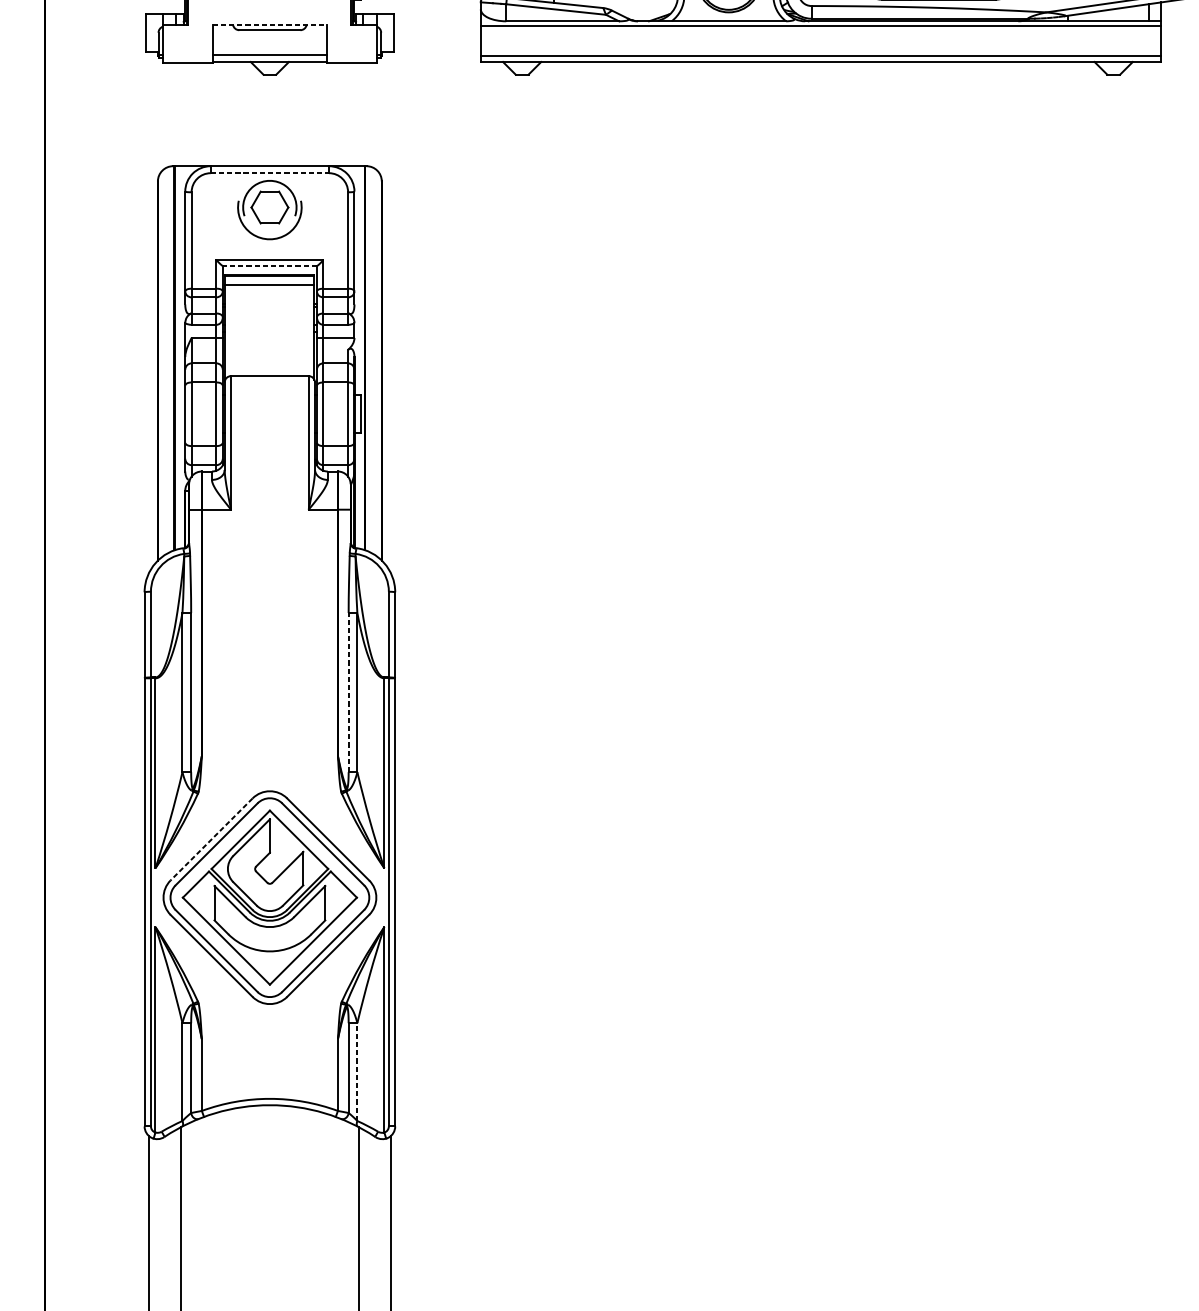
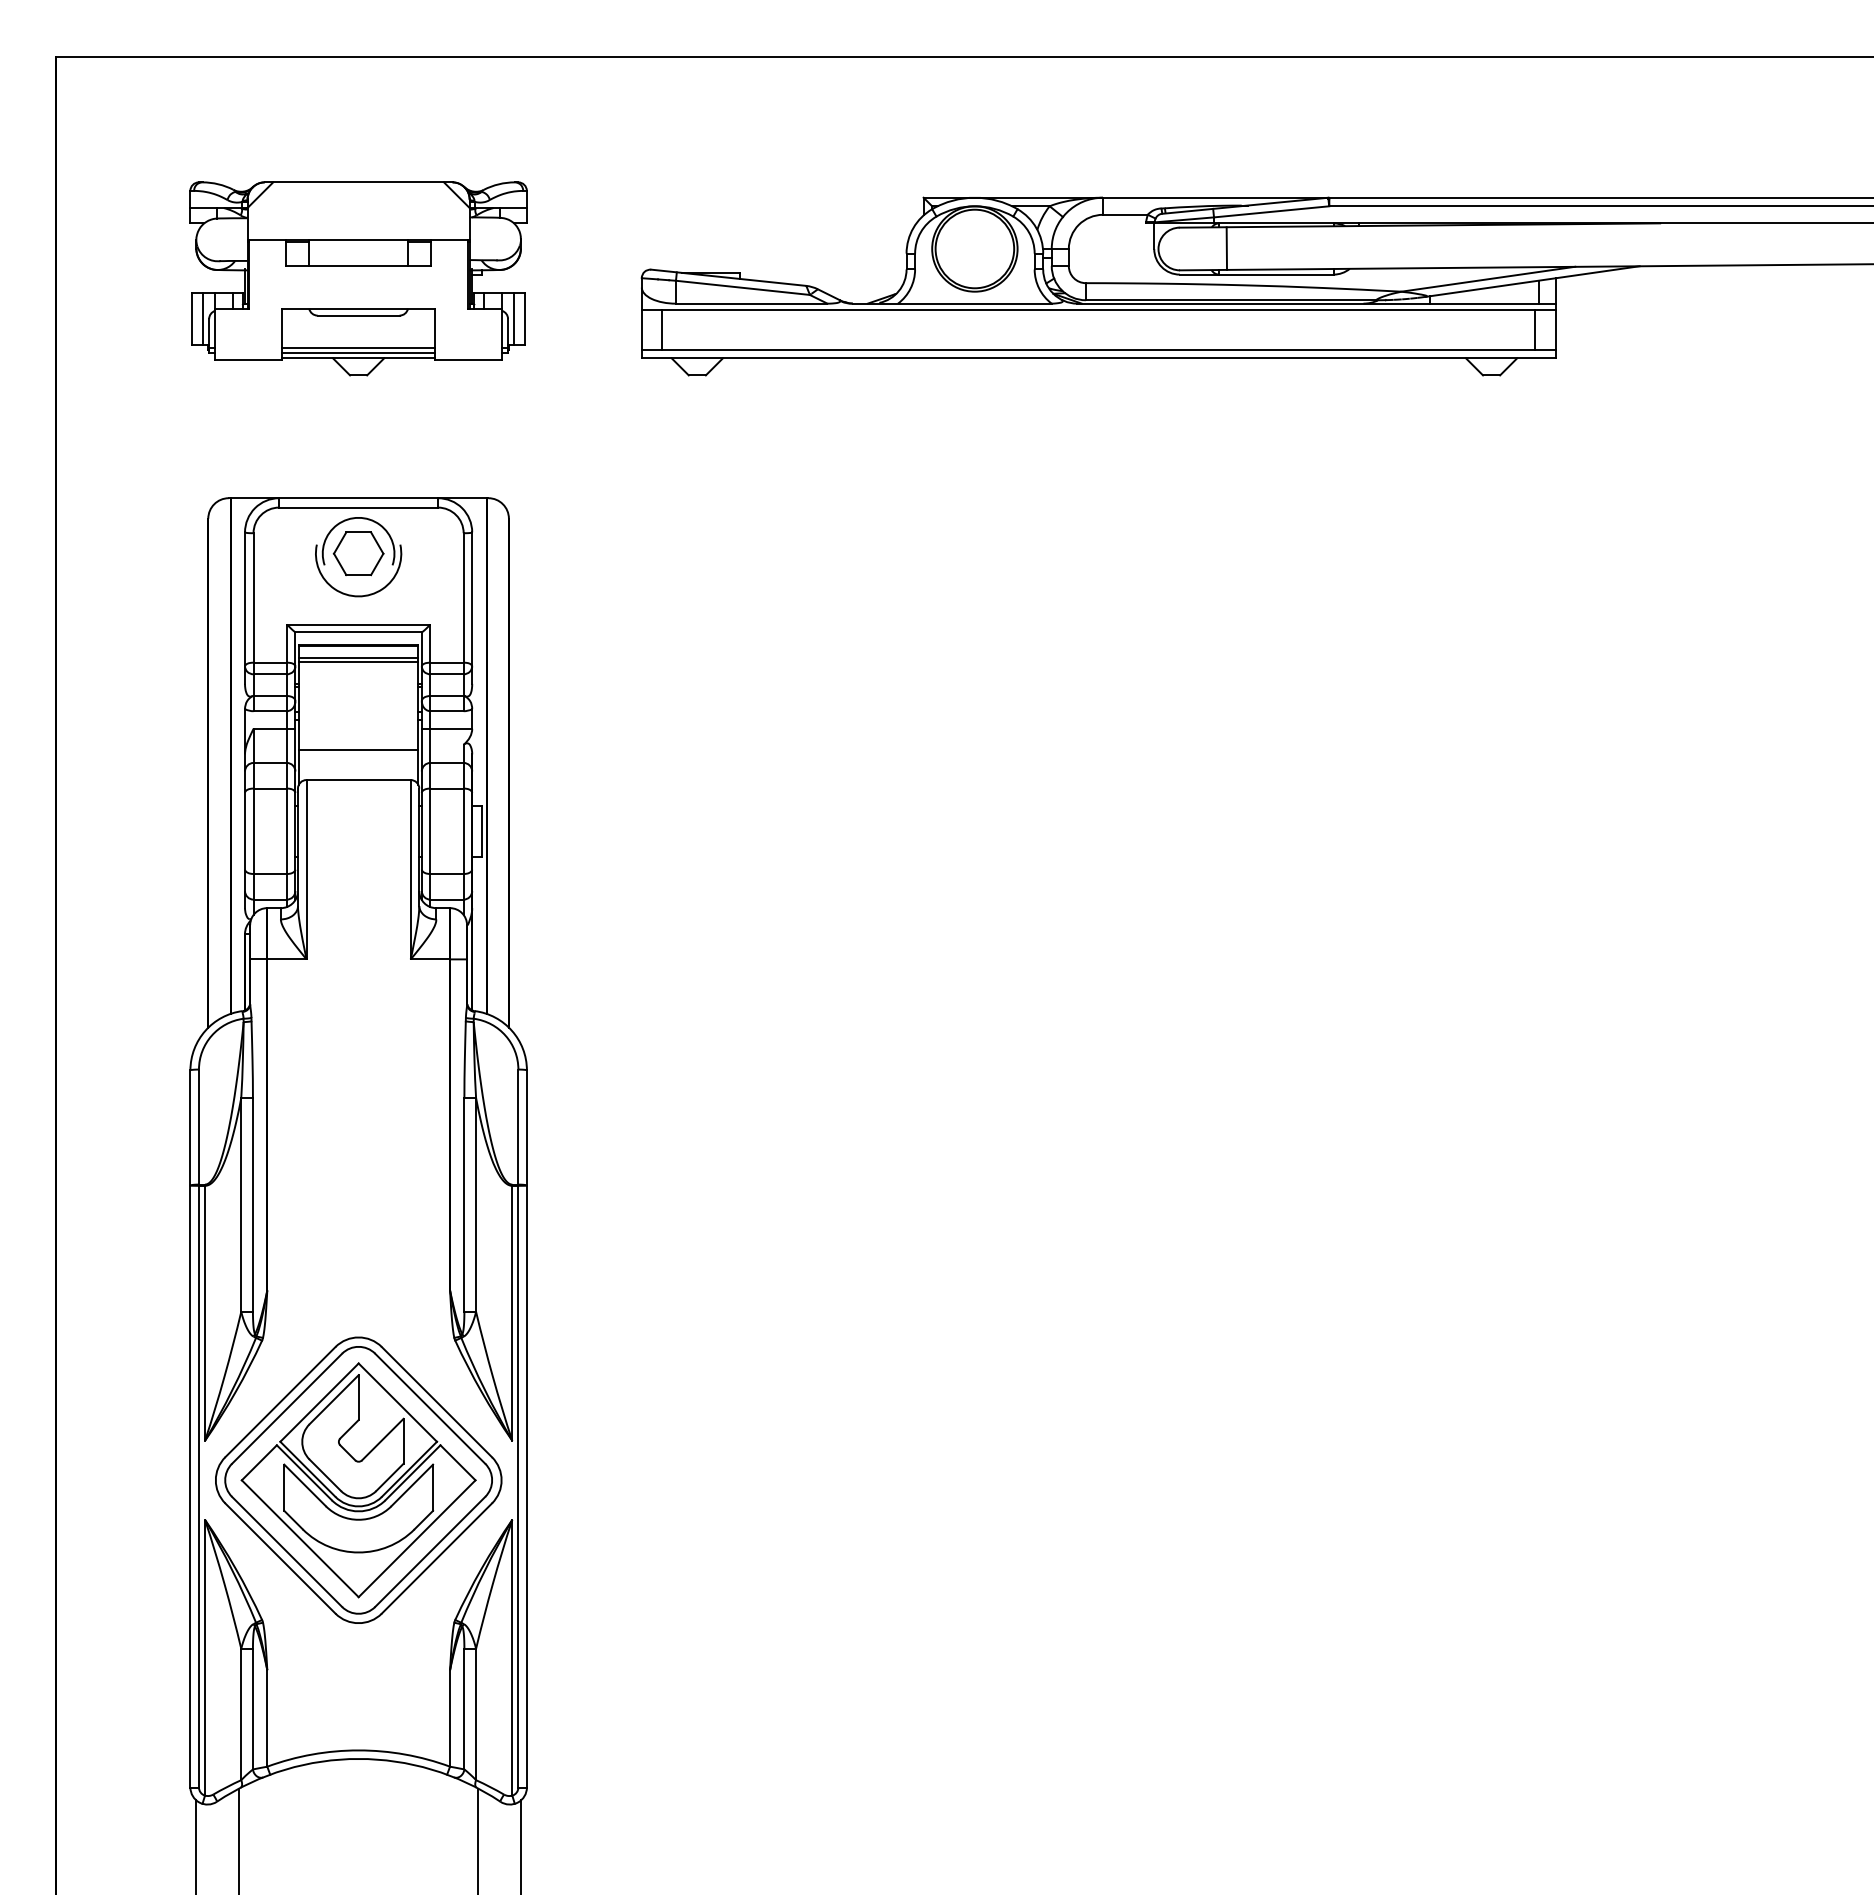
line: (269, 24) -> (358, 308), dashed -> solid
line: (154, 32) -> (203, 318), added
line: (385, 32) -> (514, 318), added
line: (496, 40) -> (662, 329), added
line: (1146, 40) -> (1535, 329), added
line: (269, 58) -> (358, 353), added
line: (270, 173) -> (359, 507), dashed -> solid
line: (269, 266) -> (358, 632), dashed -> solid
line: (269, 288) -> (358, 662), added
line: (269, 354) -> (358, 750), added
line: (348, 692) -> (464, 1204), dashed -> solid
line: (211, 839) -> (280, 1402), dashed -> solid
line: (357, 1072) -> (476, 1714), dashed -> solid

